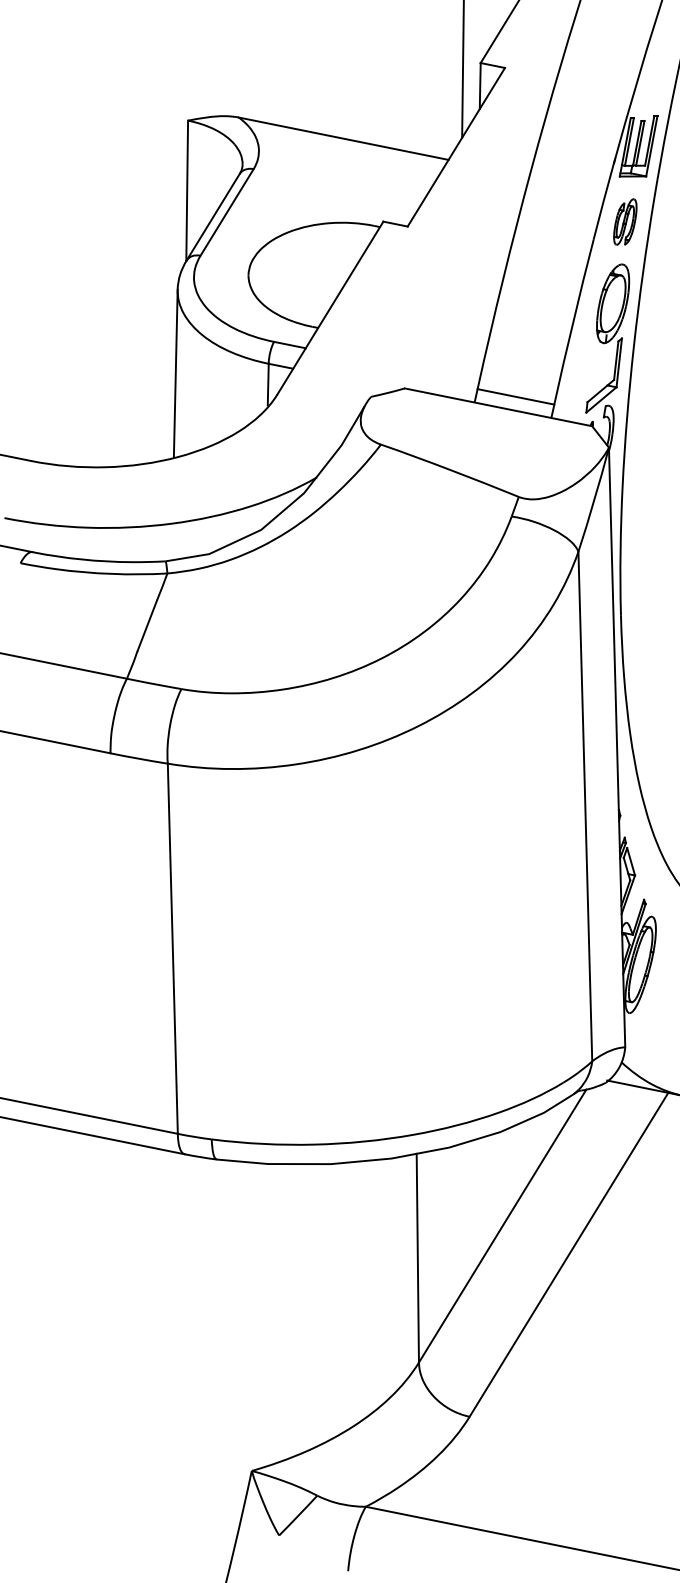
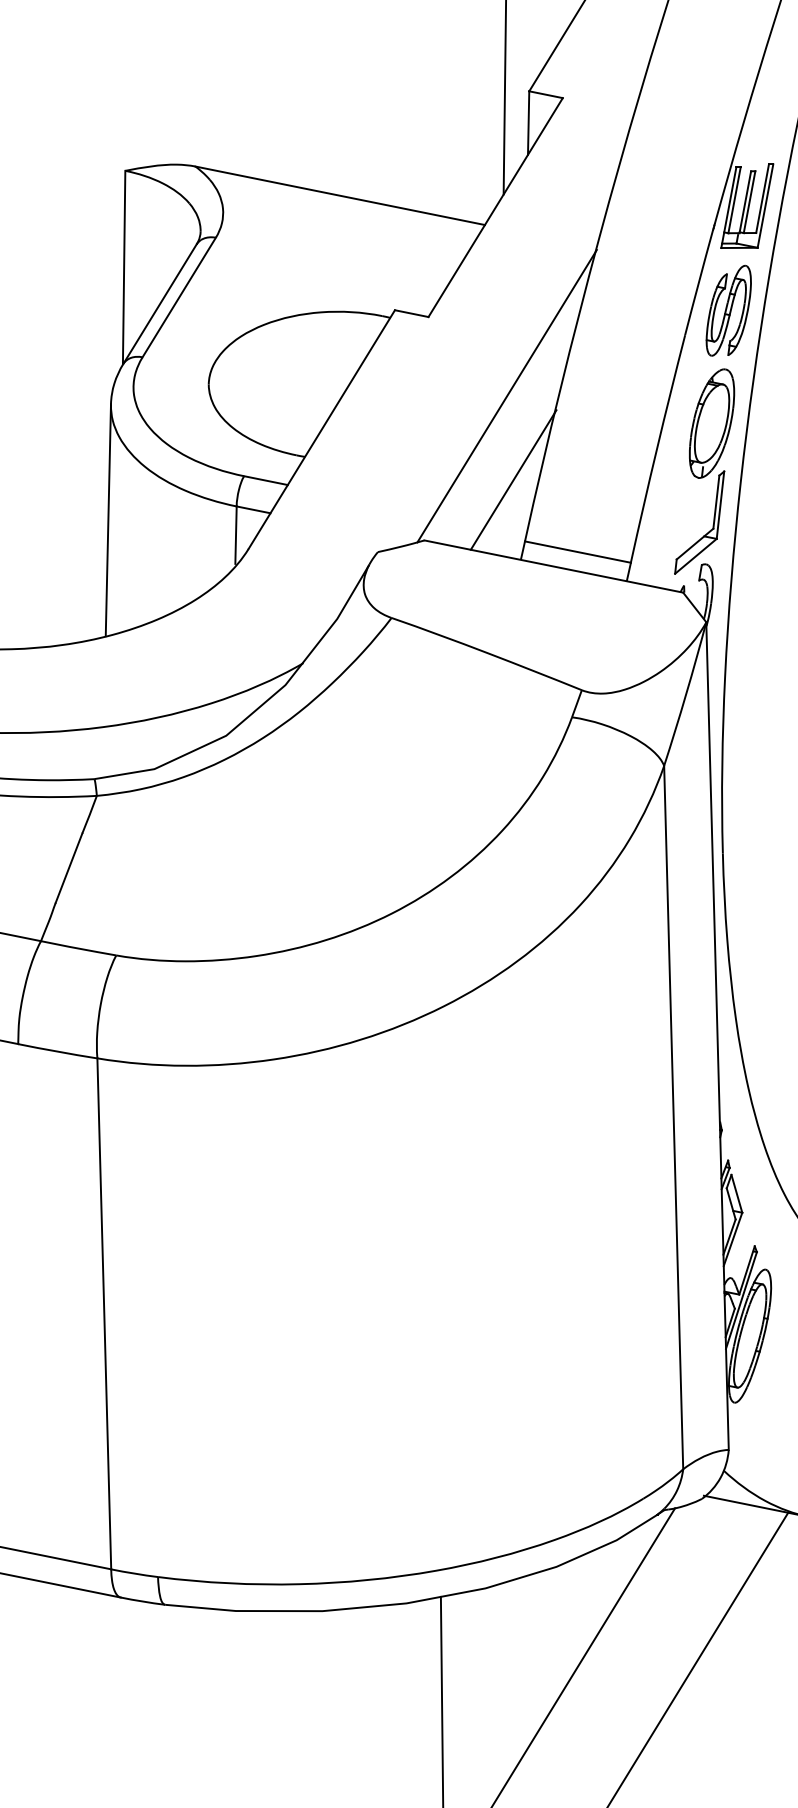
part: (625, 221) -> (729, 310), size x1.43
line: (464, 283) -> (506, 395), added
line: (469, 344) -> (513, 479), added

